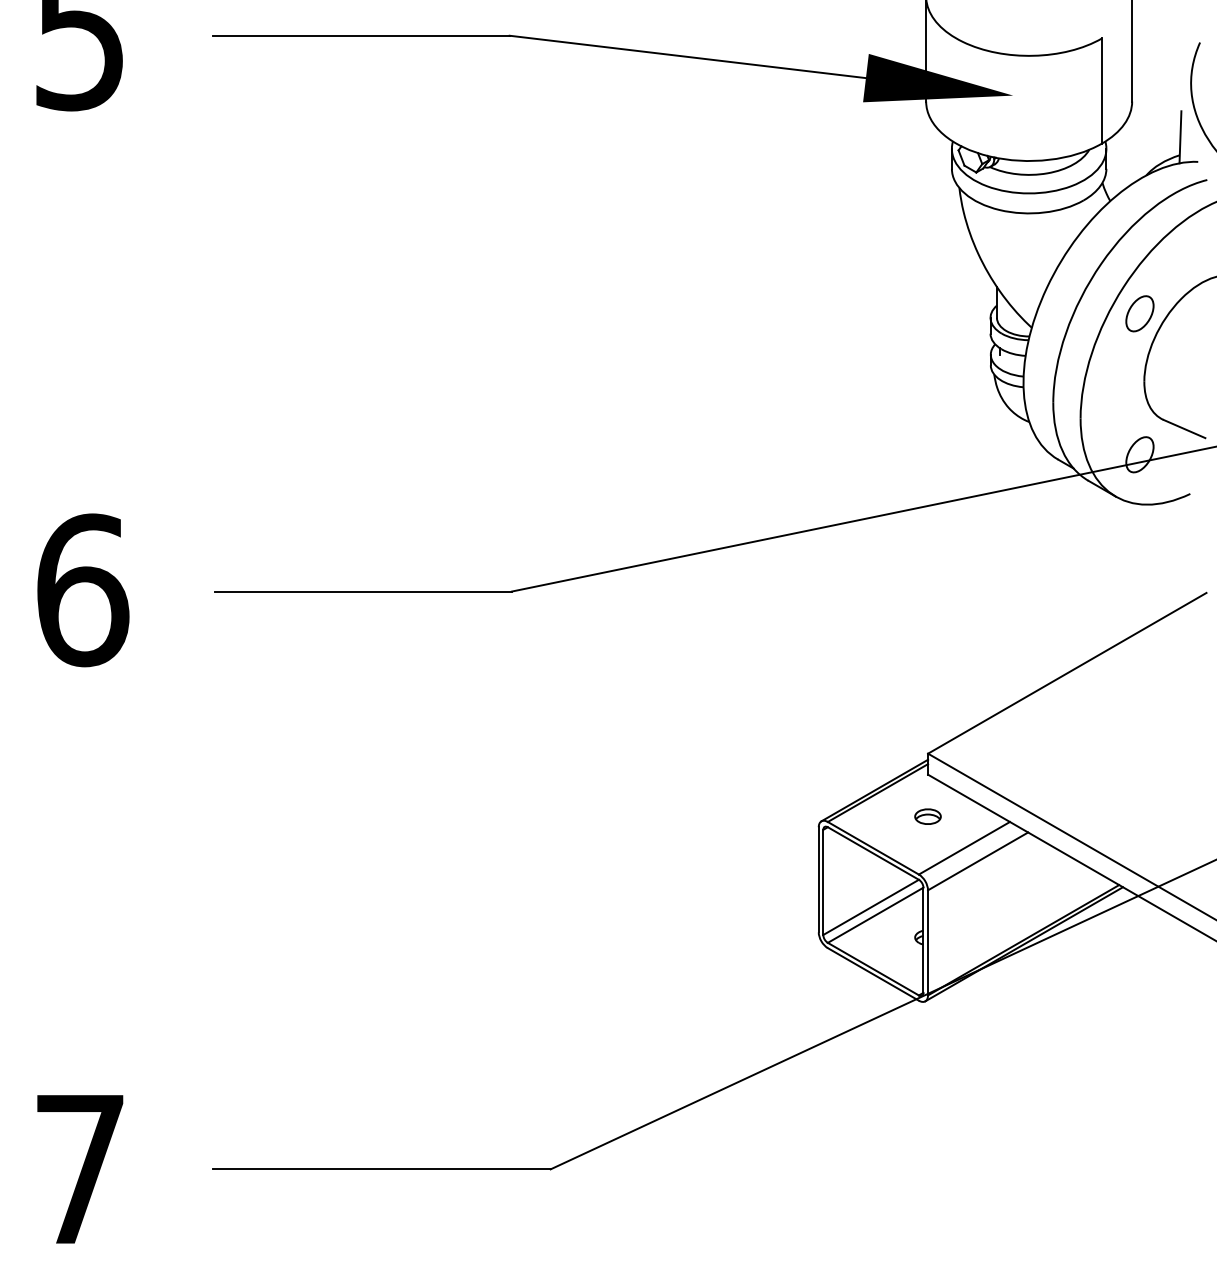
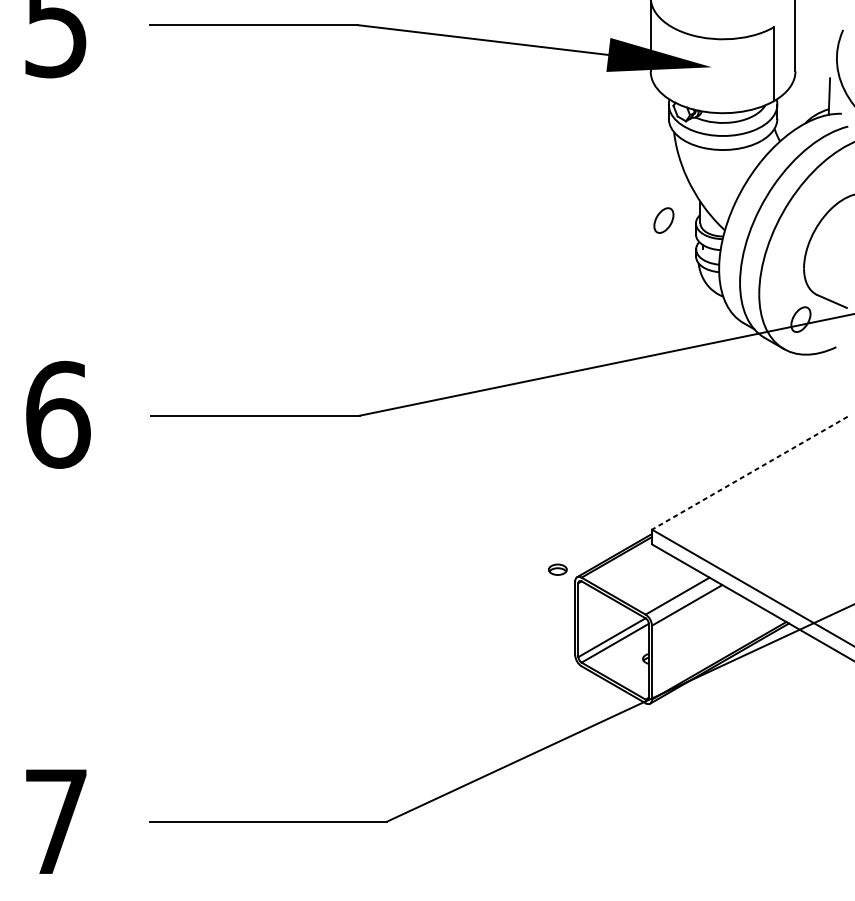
part: (1139, 313) -> (663, 220), moved
line: (1067, 673) -> (750, 473), solid -> dashed
part: (927, 816) -> (557, 569), moved

